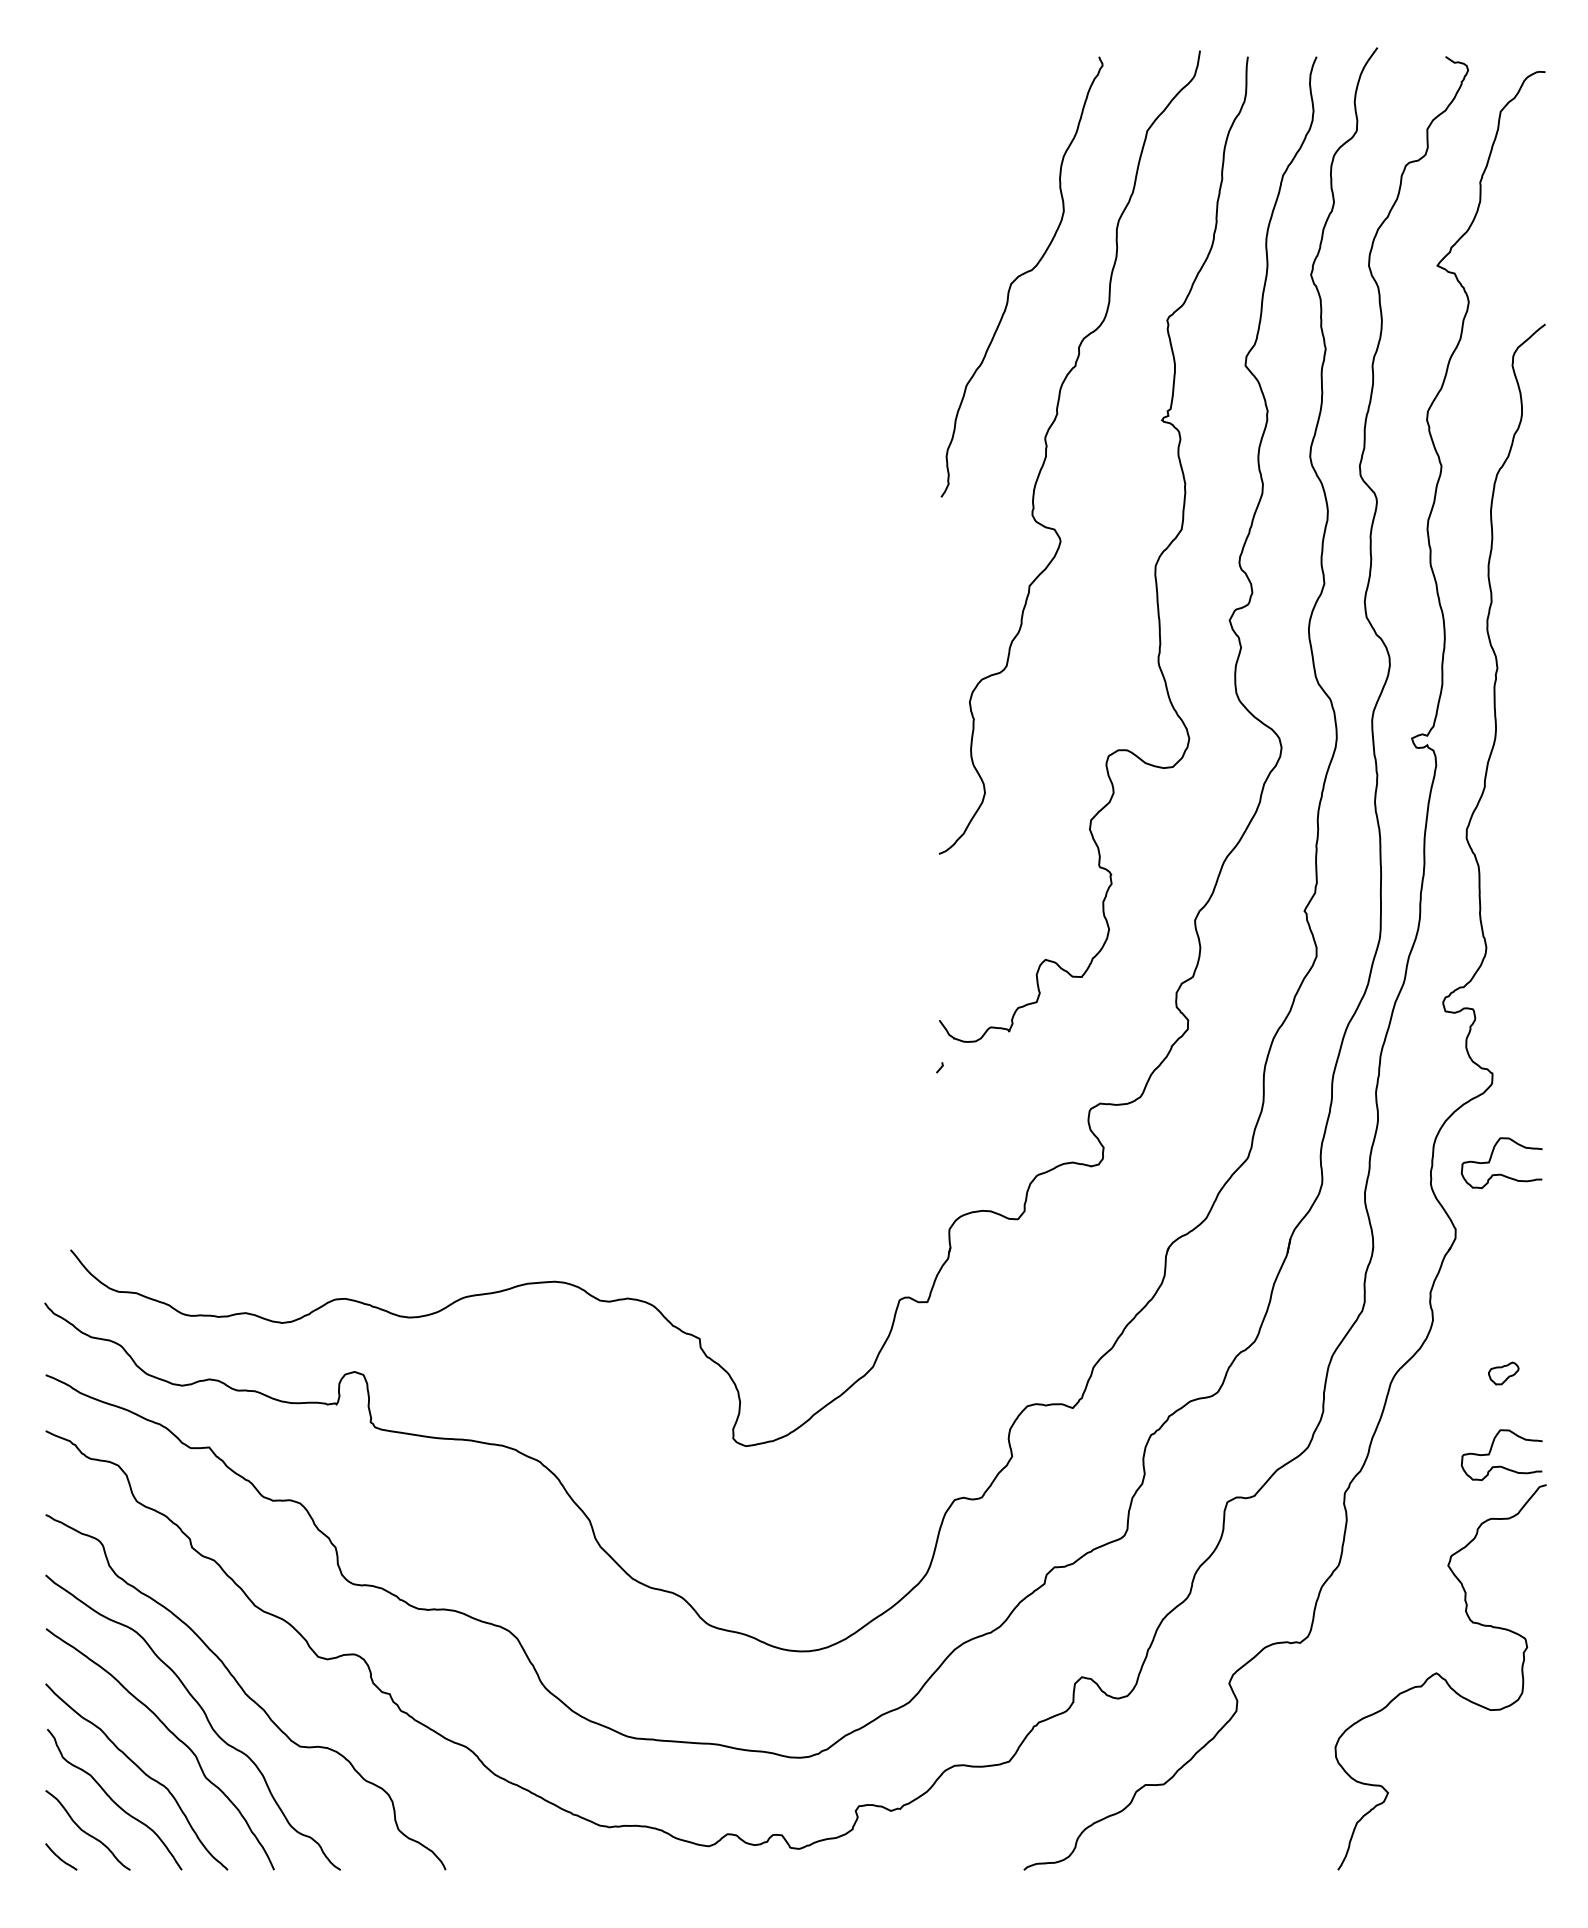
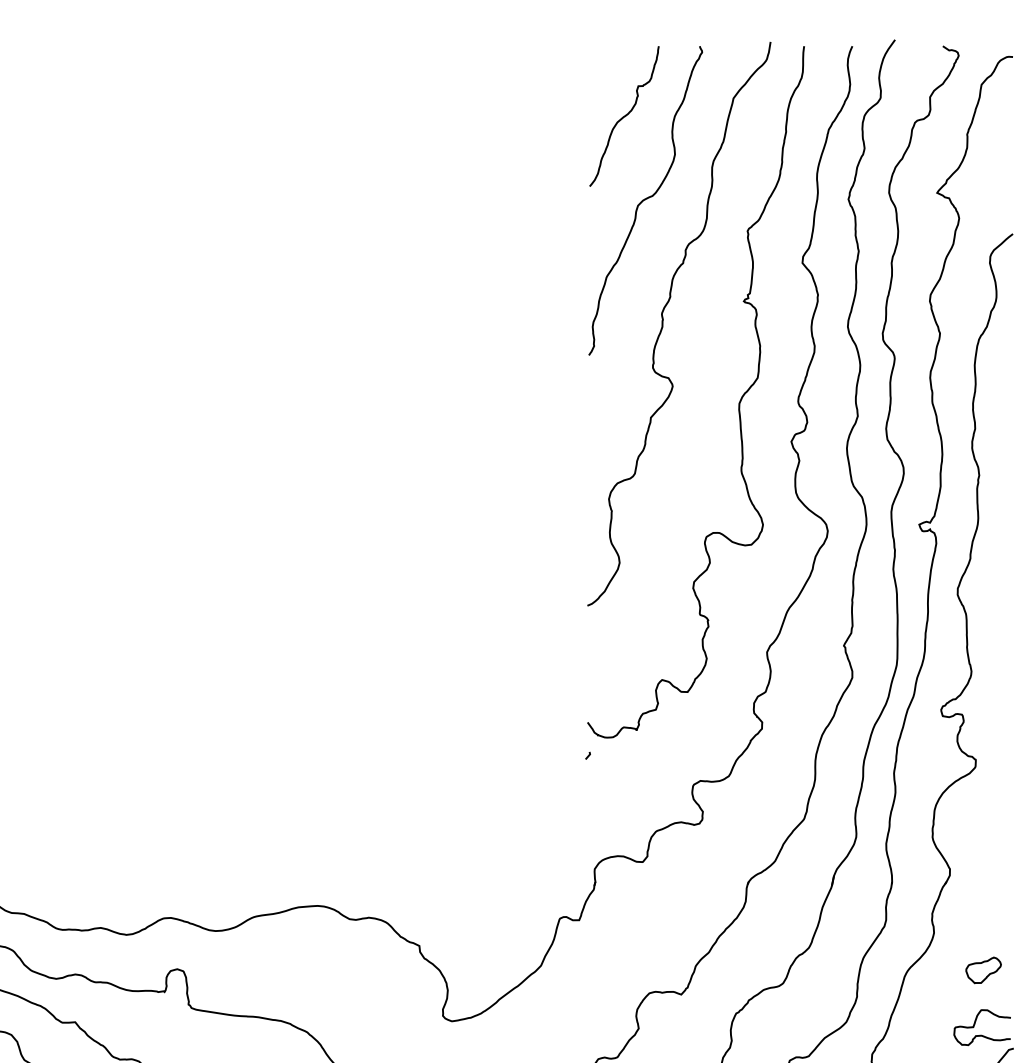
curve: (991, 156) -> (624, 116), added
curve: (1500, 1173) -> (981, 829), removed
part: (1503, 1373) -> (983, 970), size x1.67

